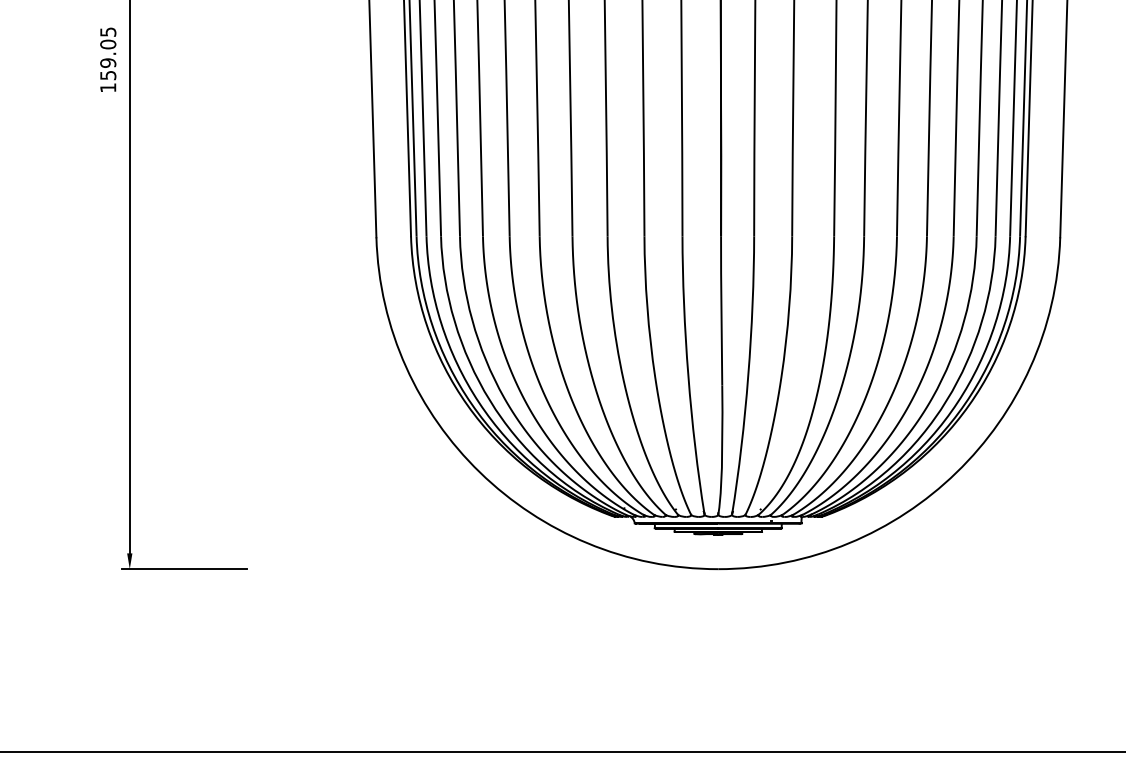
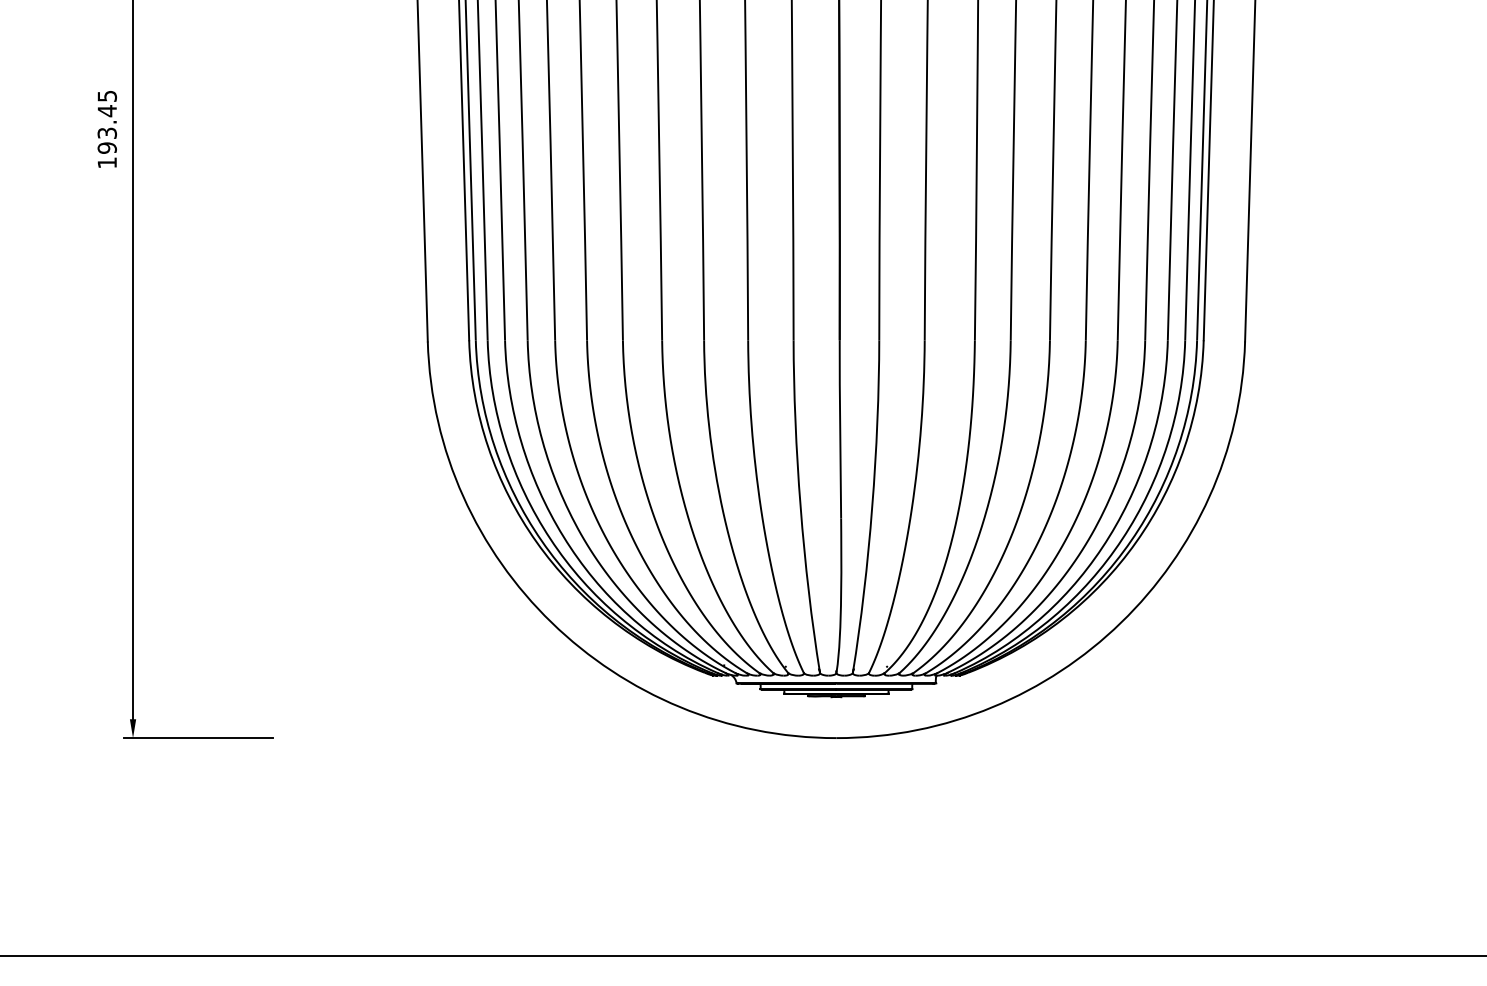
text: (107, 59) -> (106, 129), 159.05 -> 193.45

